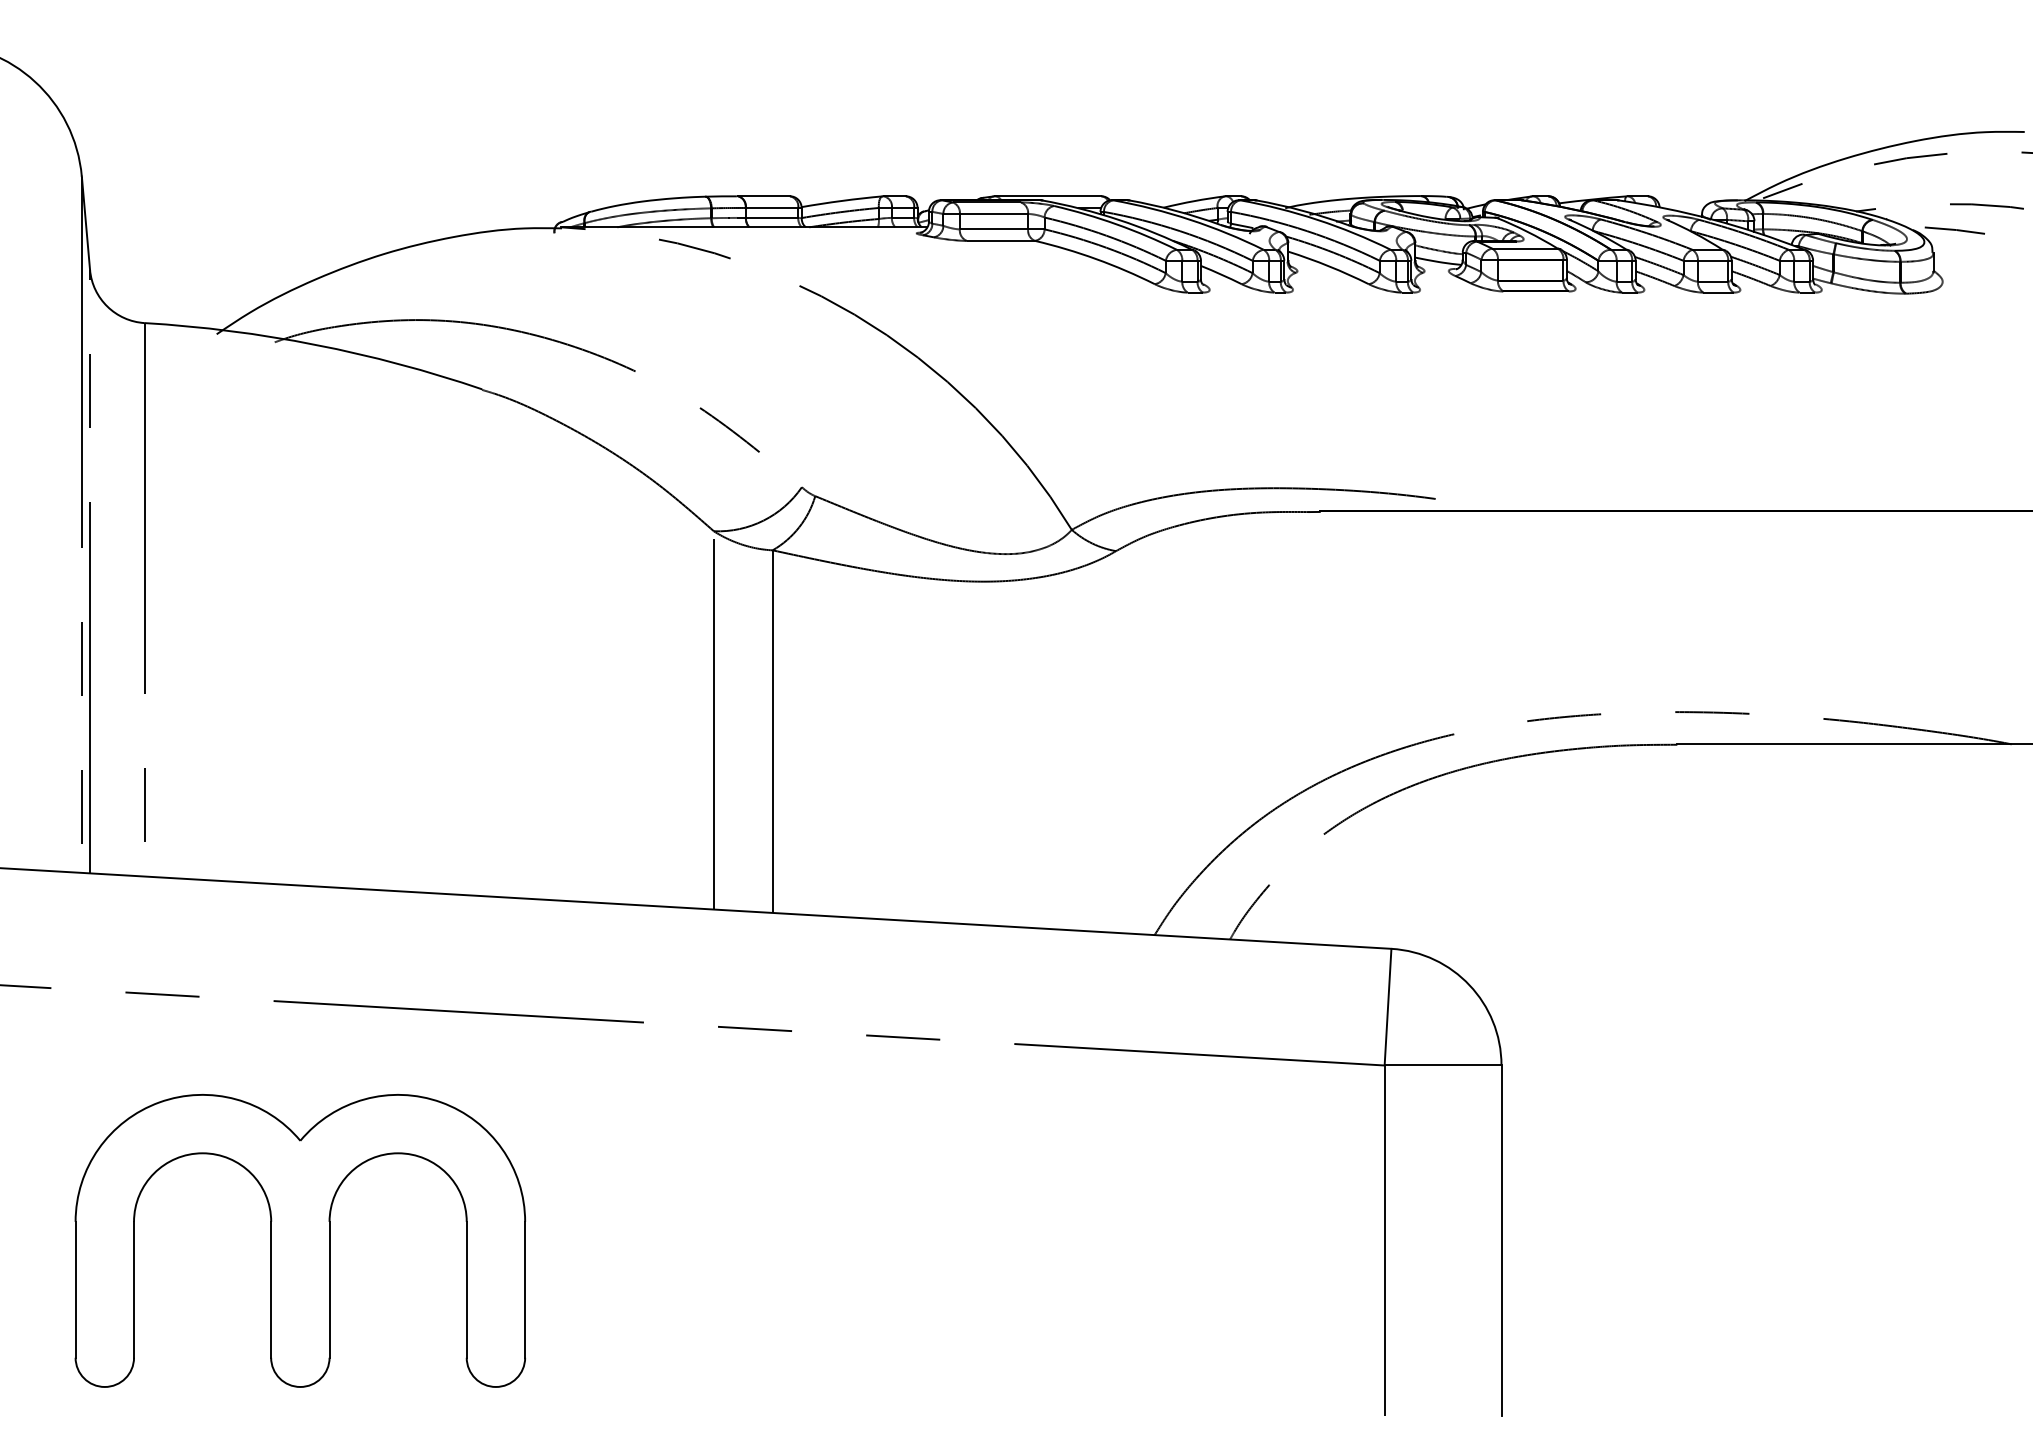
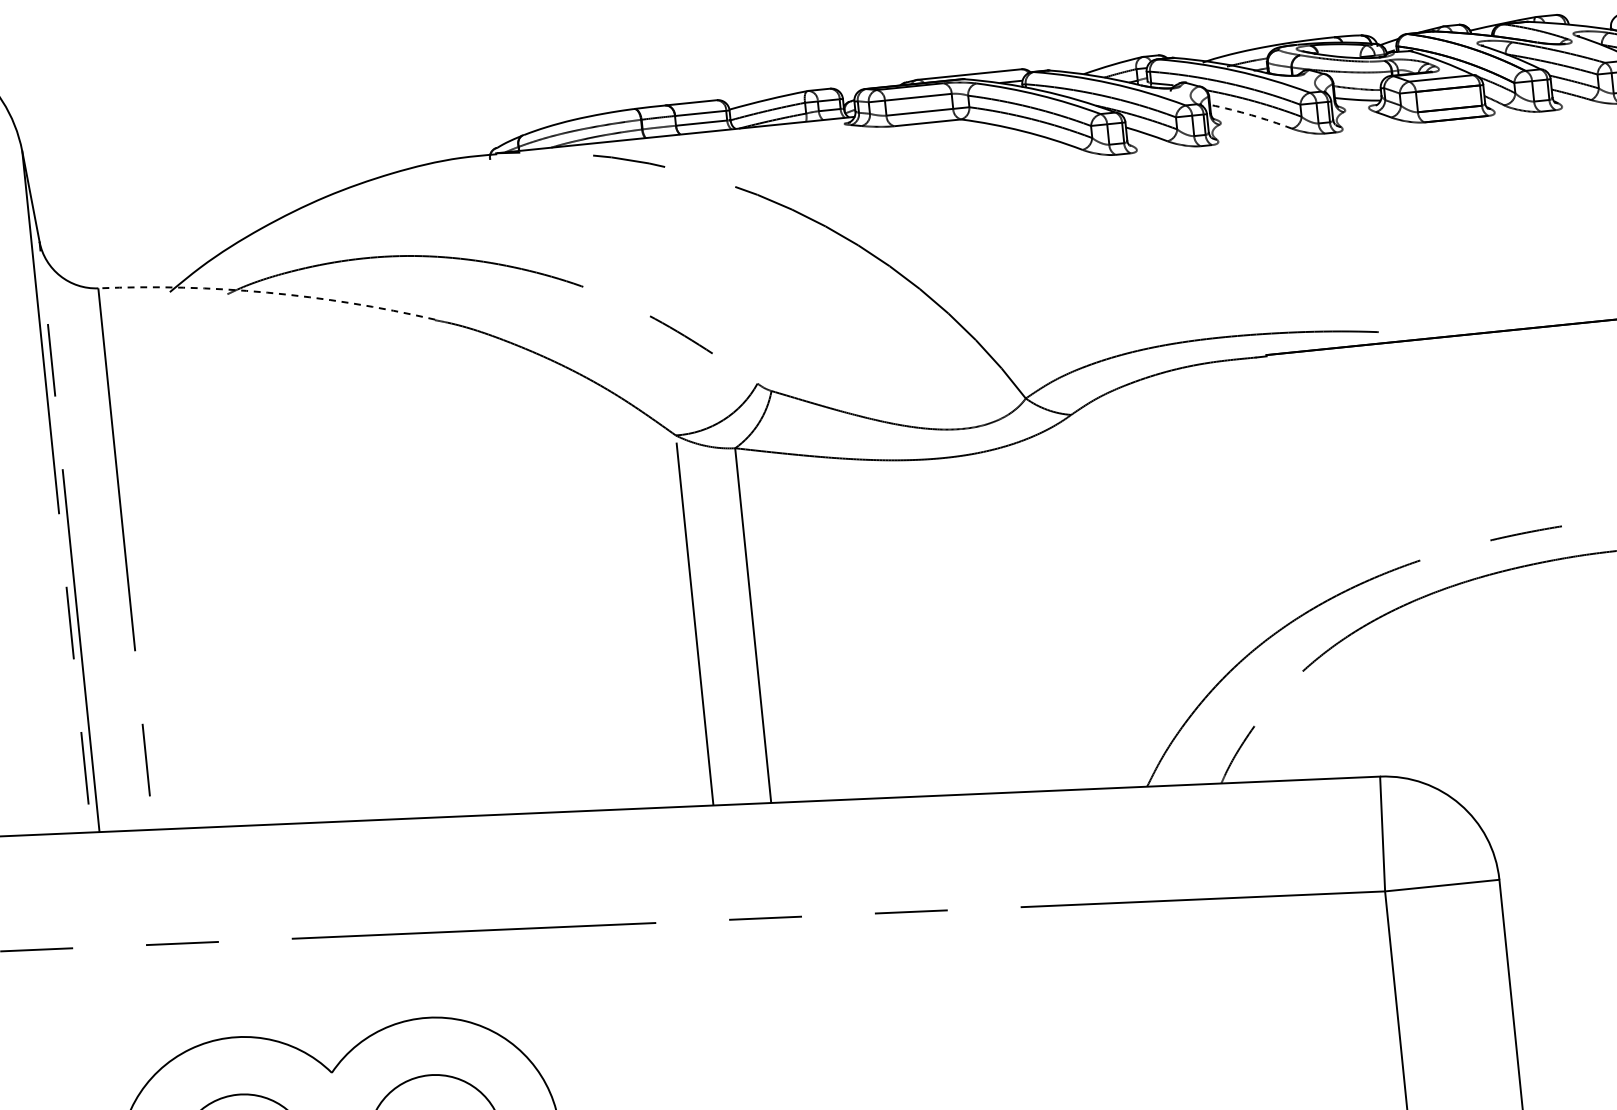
arc: (1329, 266) -> (1251, 115), solid -> dashed
arc: (315, 344) -> (267, 292), solid -> dashed

